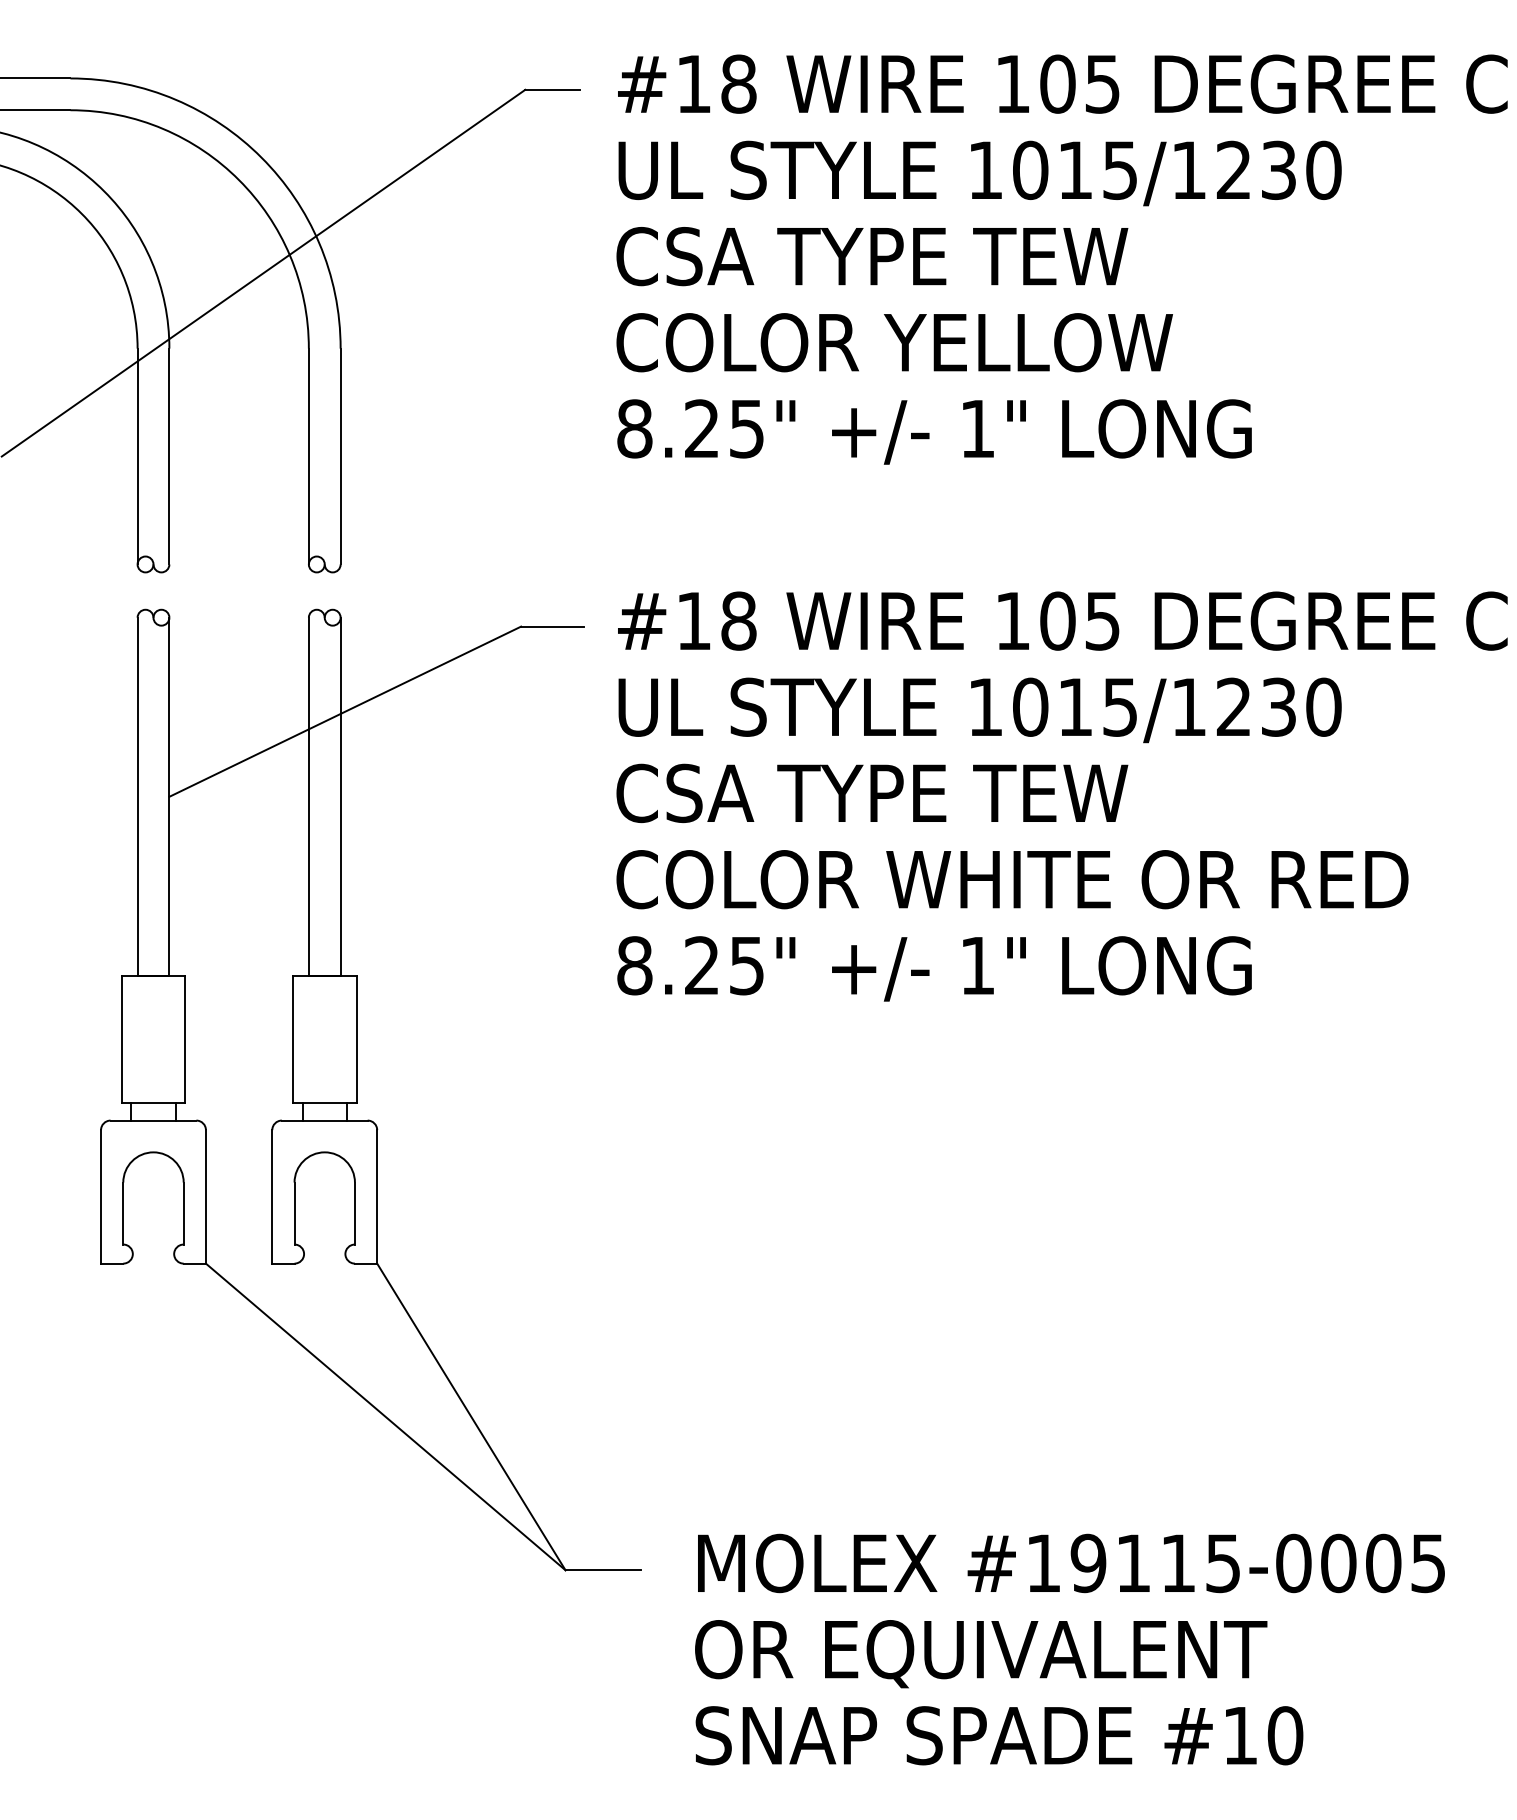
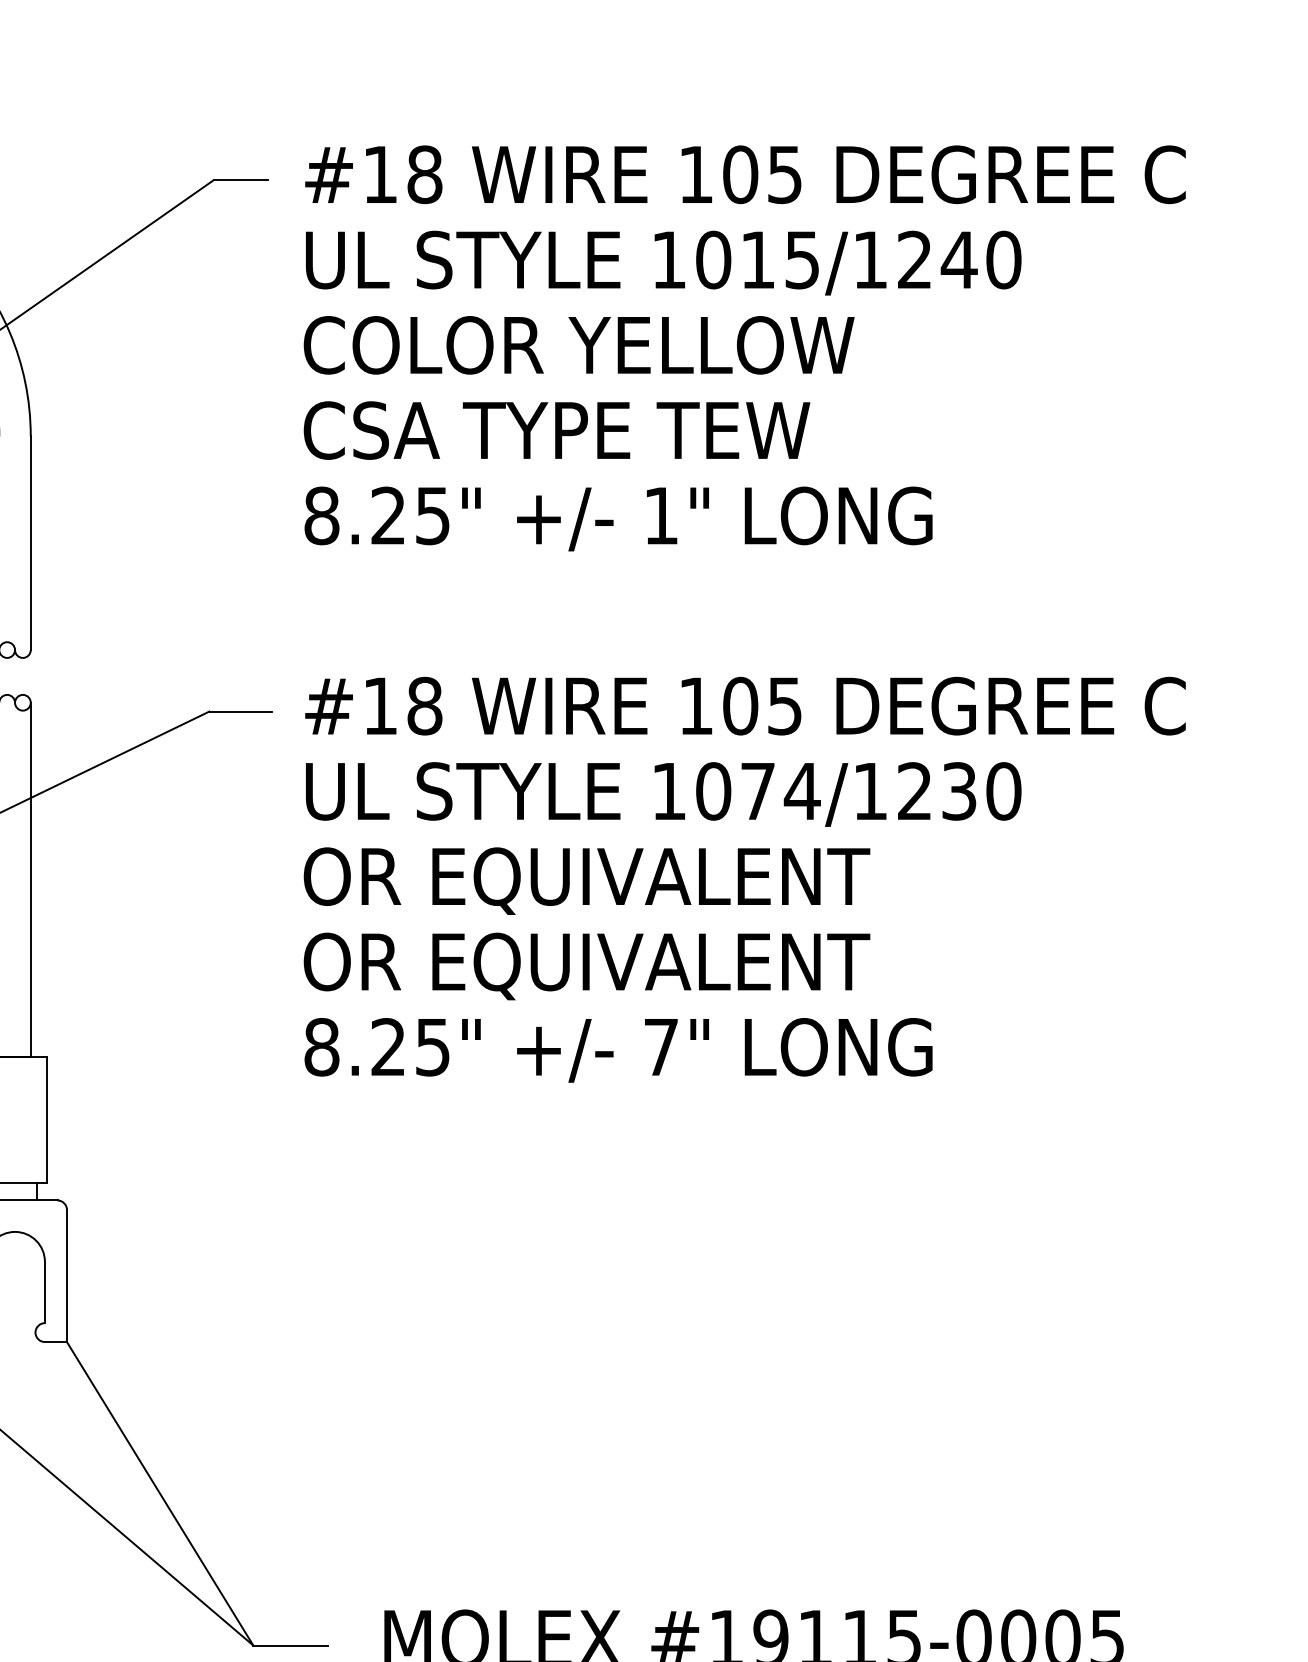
text: (1278, 169) -> (958, 259), 1015/1230 -> 1015/1240
text: (918, 256) -> (602, 345), CSA TYPE TEW -> COLOR YELLOW
text: (919, 342) -> (603, 430), COLOR YELLOW -> CSA TYPE TEW
text: (1098, 707) -> (780, 791), 1015/1230 -> 1074/1230
text: (905, 797) -> (589, 880), CSA TYPE TEW -> OR EQUIVALENT
text: (1015, 884) -> (698, 966), COLOR WHITE OR RED -> OR EQUIVALENT
text: (977, 965) -> (661, 1046), 1" -> 7"

